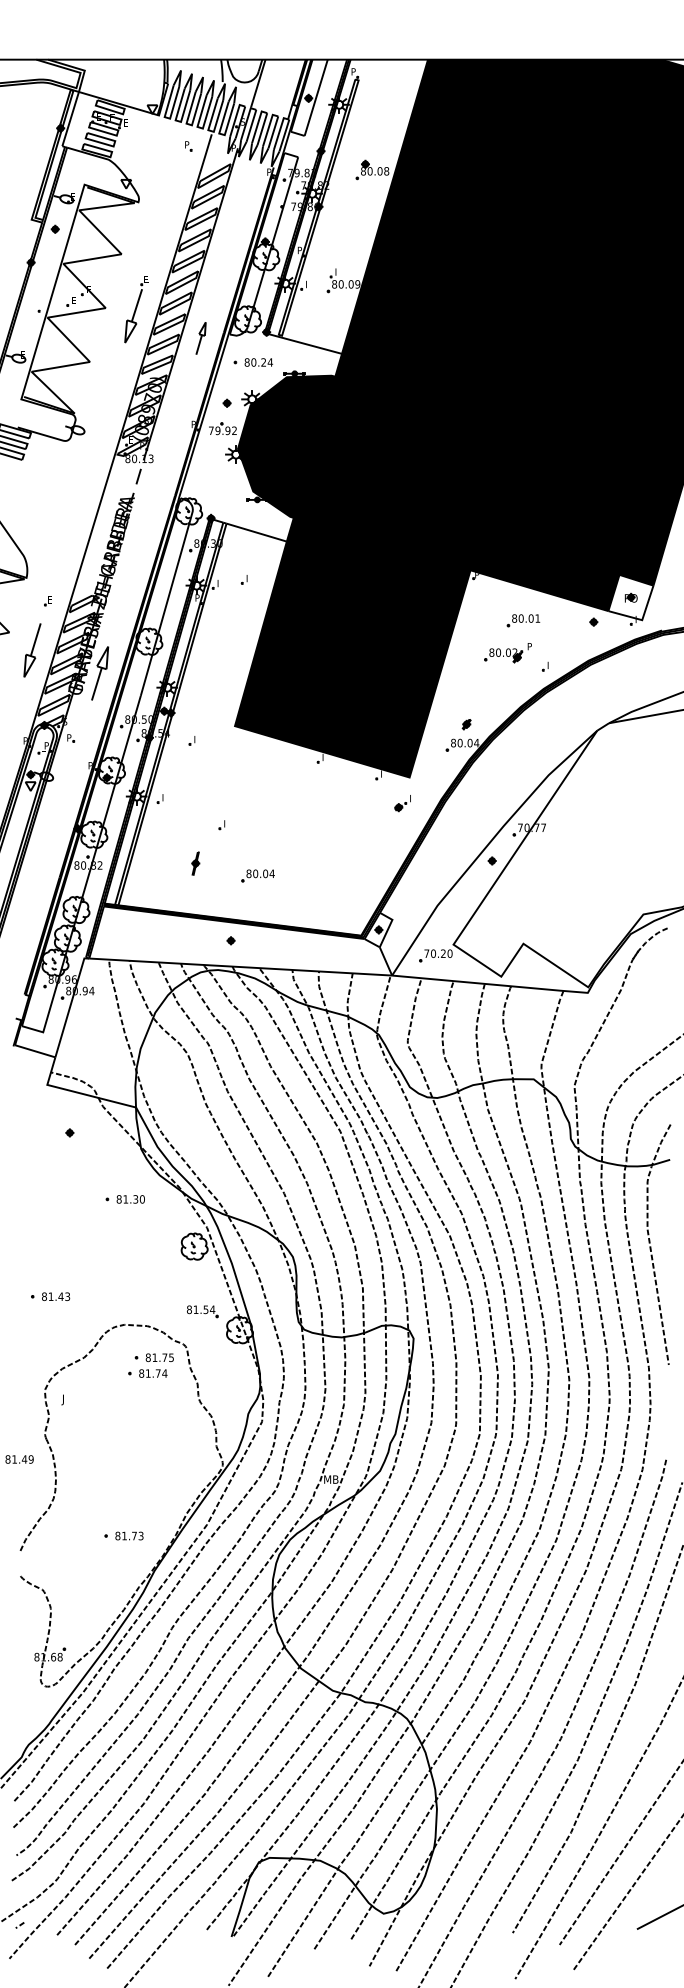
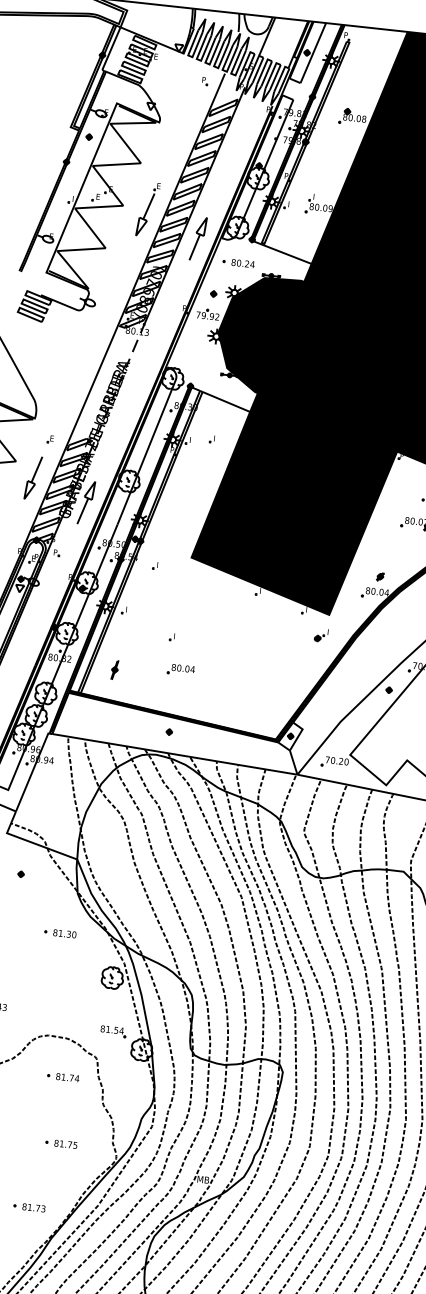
part: (200, 338) -> (197, 238), size x1.67
part: (195, 863) -> (114, 669), moved
part: (257, 875) -> (180, 669), moved
part: (153, 1357) -> (60, 1143), moved

